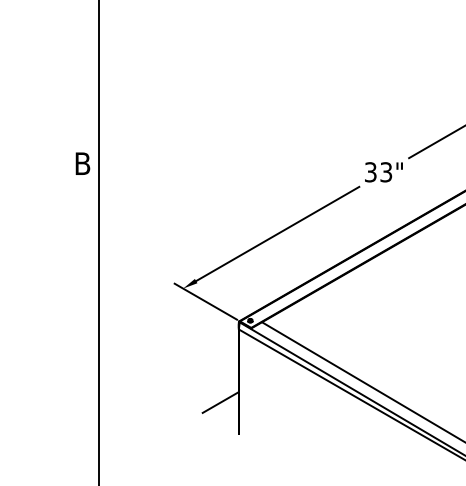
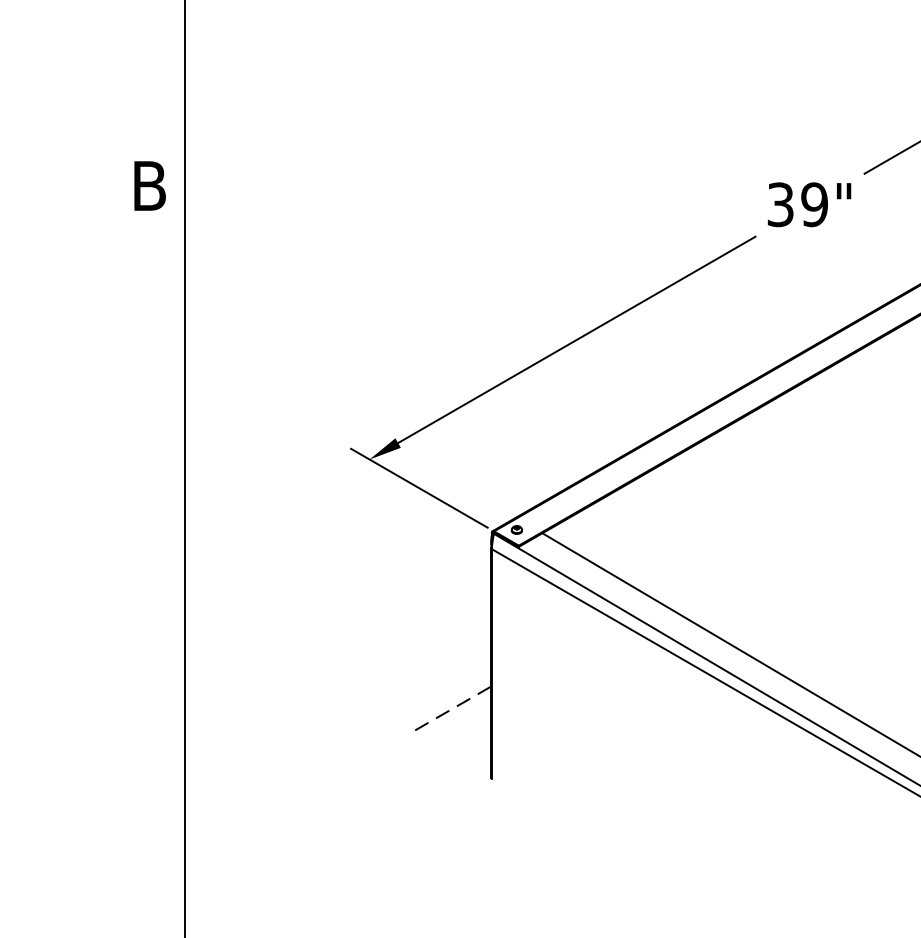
text: (386, 172) -> (815, 205), 33" -> 39"
line: (220, 402) -> (451, 709), solid -> dashed

